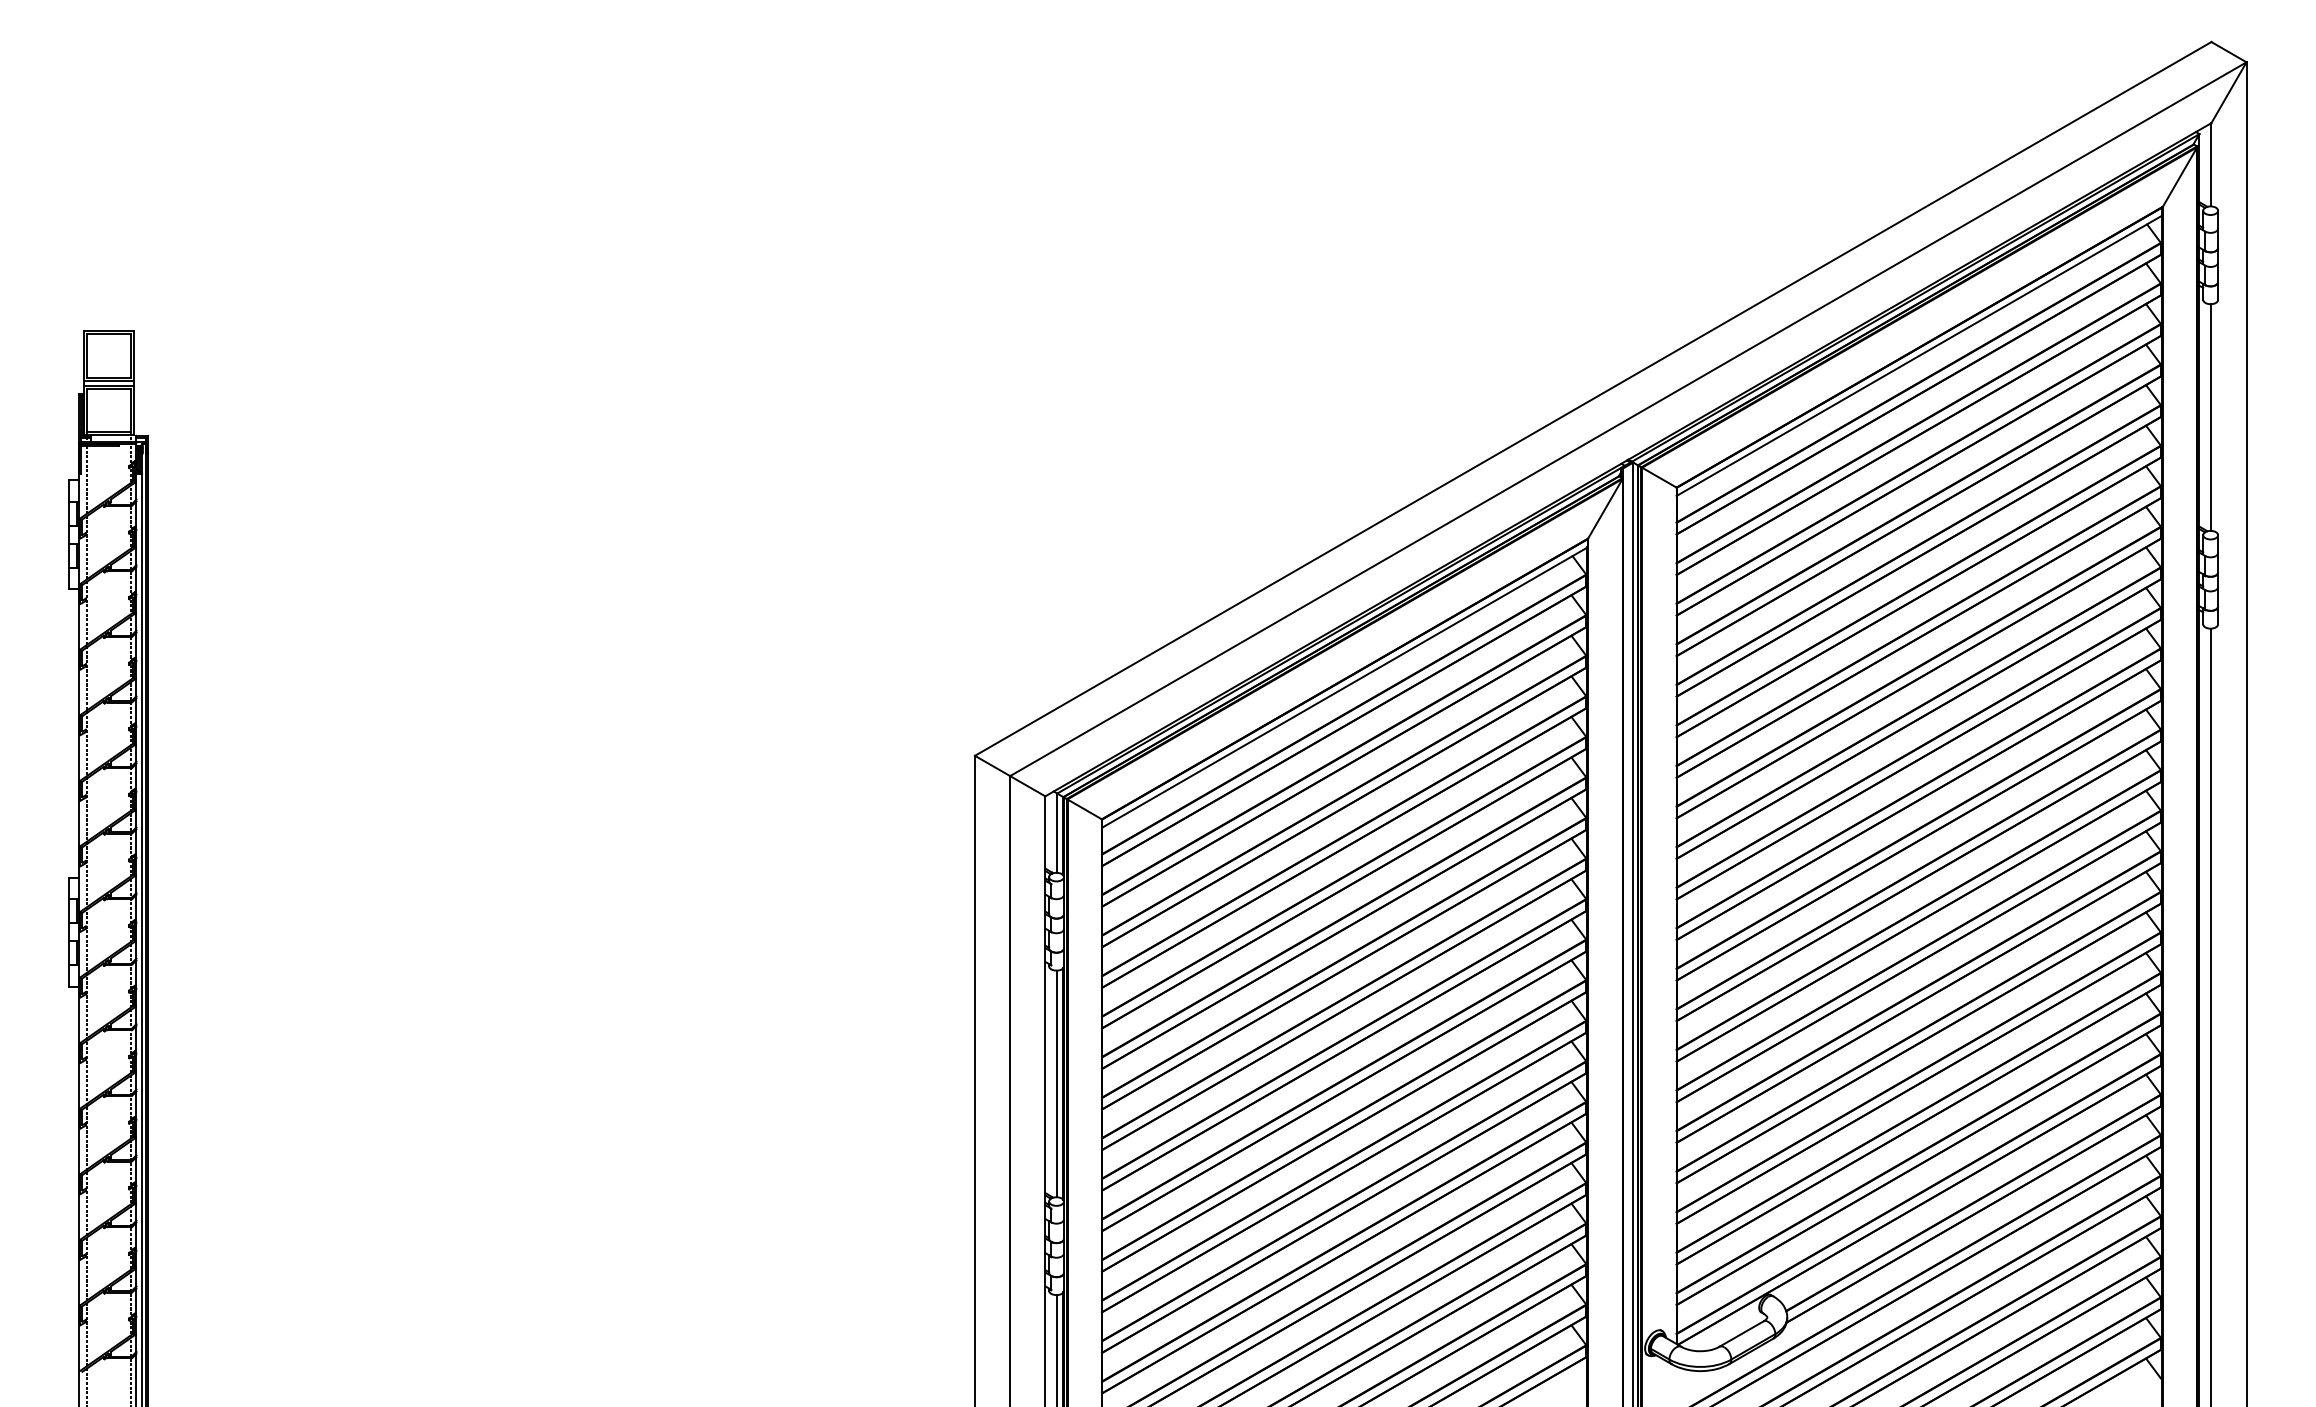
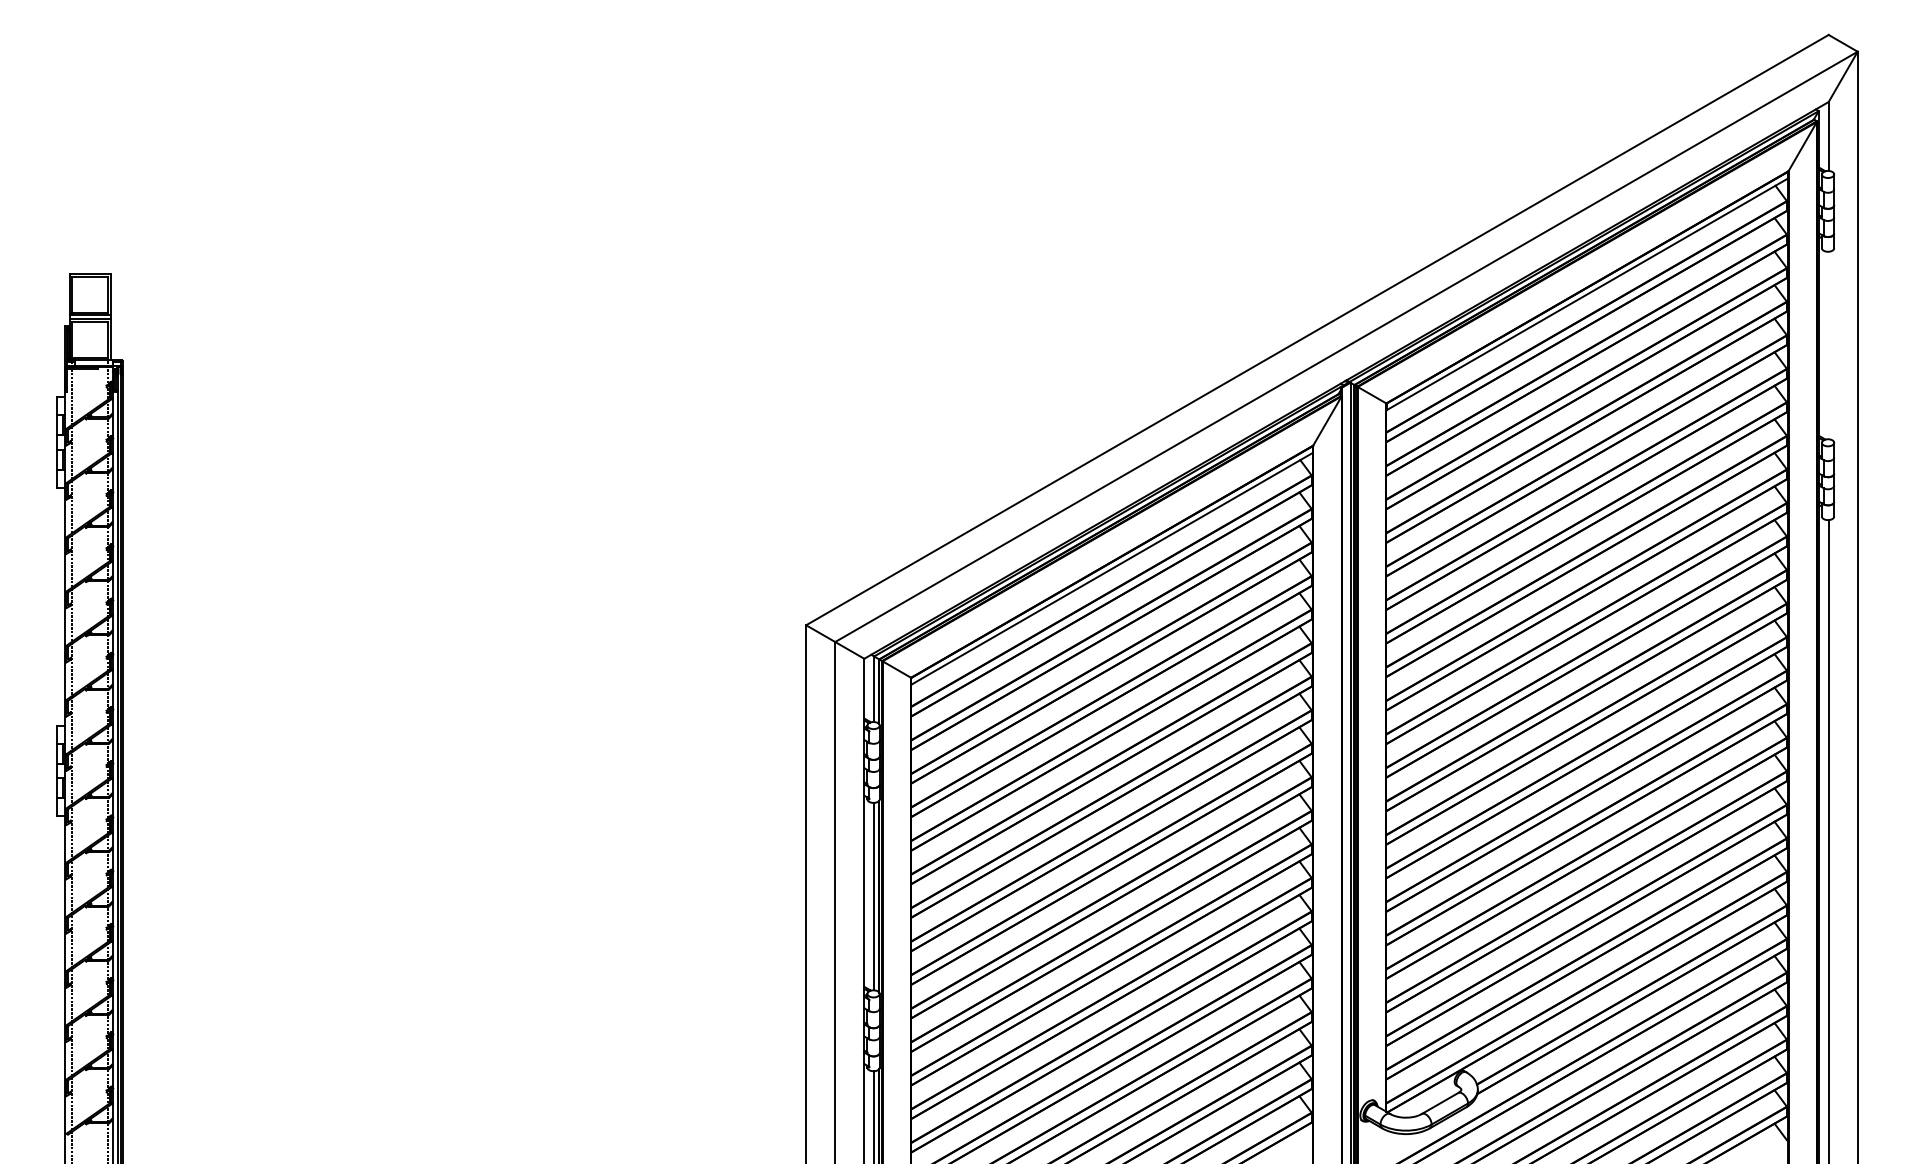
line: (2211, 417) -> (1828, 345), removed

